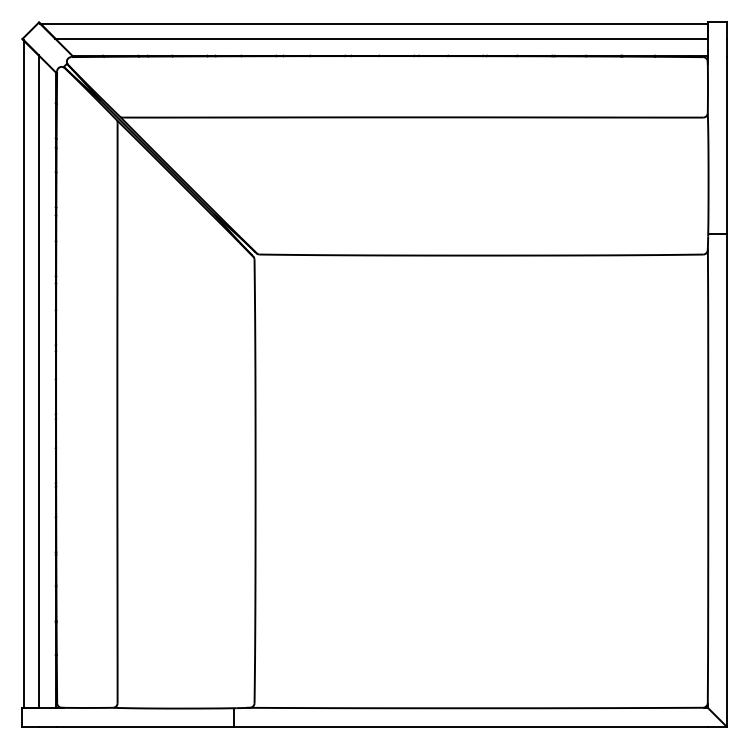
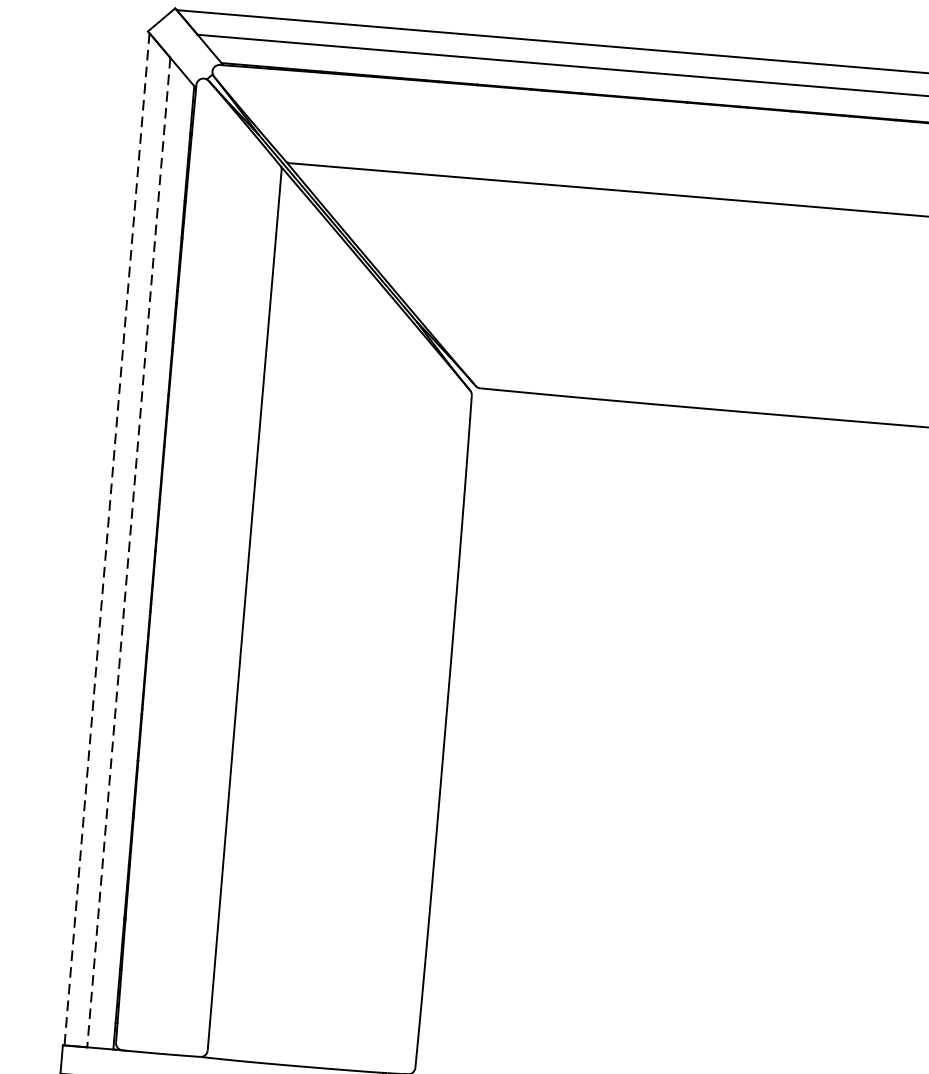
line: (23, 373) -> (107, 538), solid -> dashed
line: (38, 381) -> (128, 552), solid -> dashed

